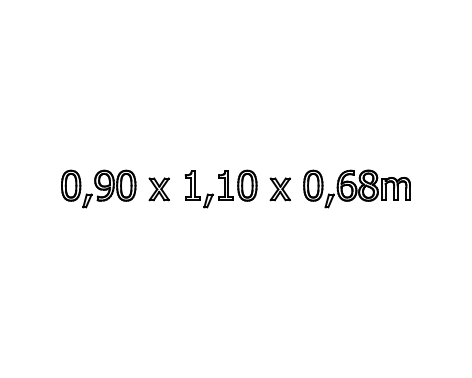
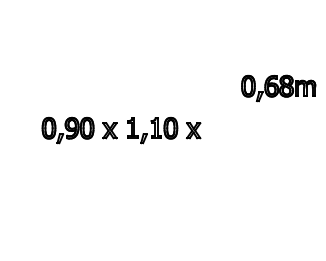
part: (356, 189) -> (278, 88), moved

